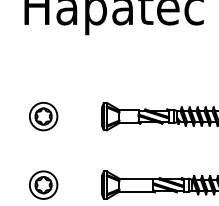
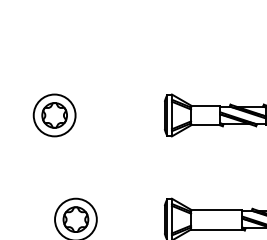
part: (43, 116) -> (54, 115), moved

